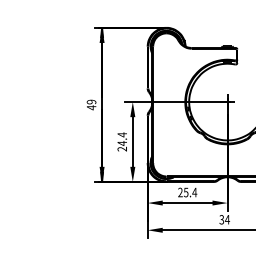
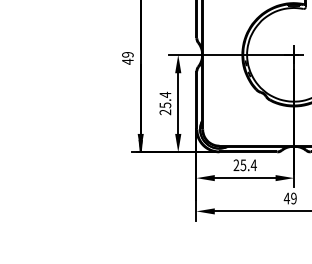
text: (122, 143) -> (165, 105), 24.4 -> 25.4
text: (224, 219) -> (290, 198), 34 -> 49

